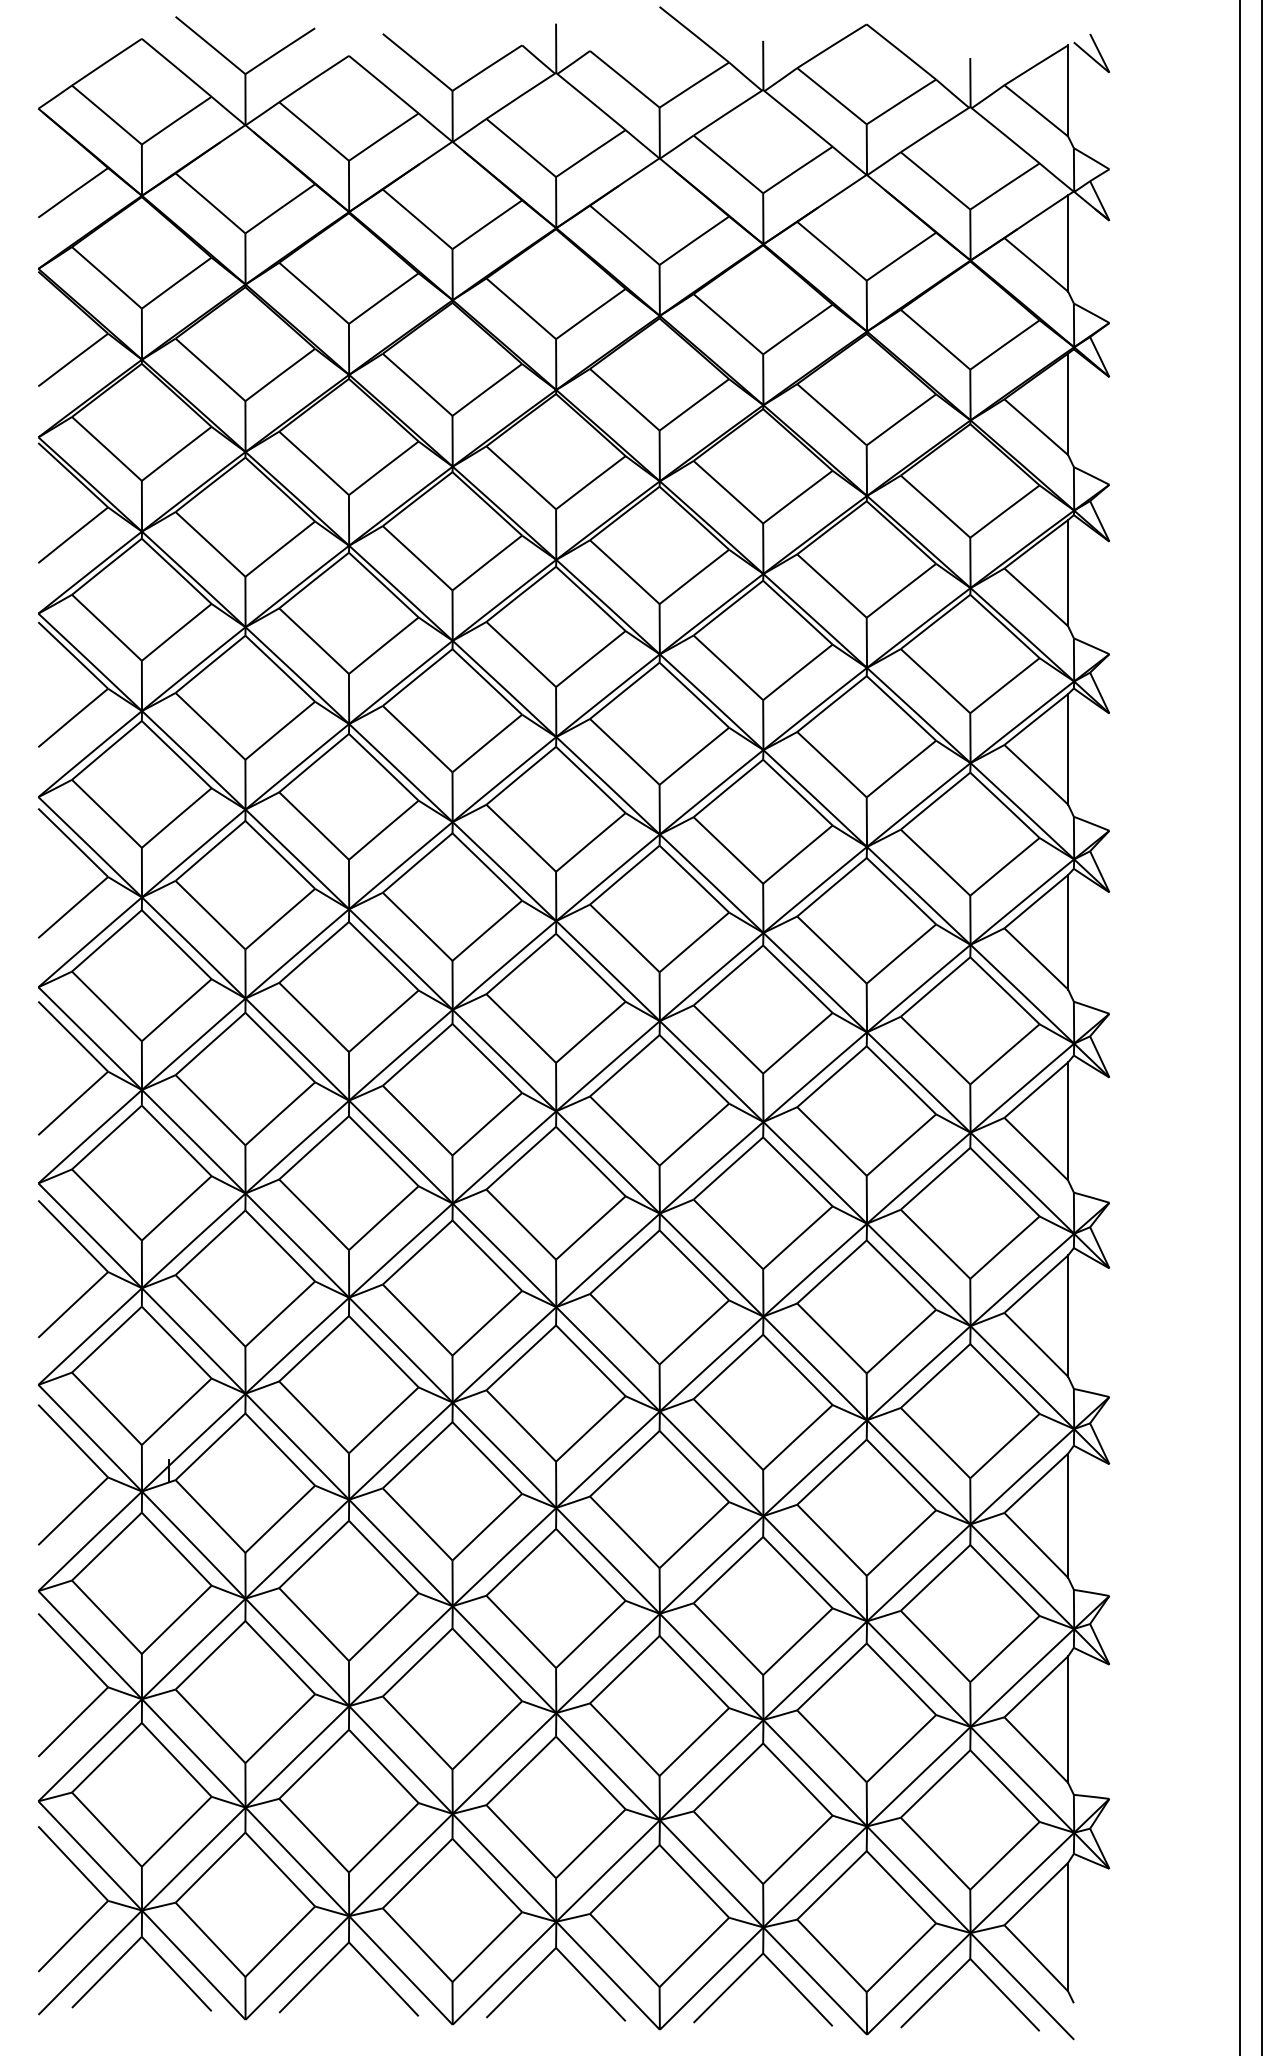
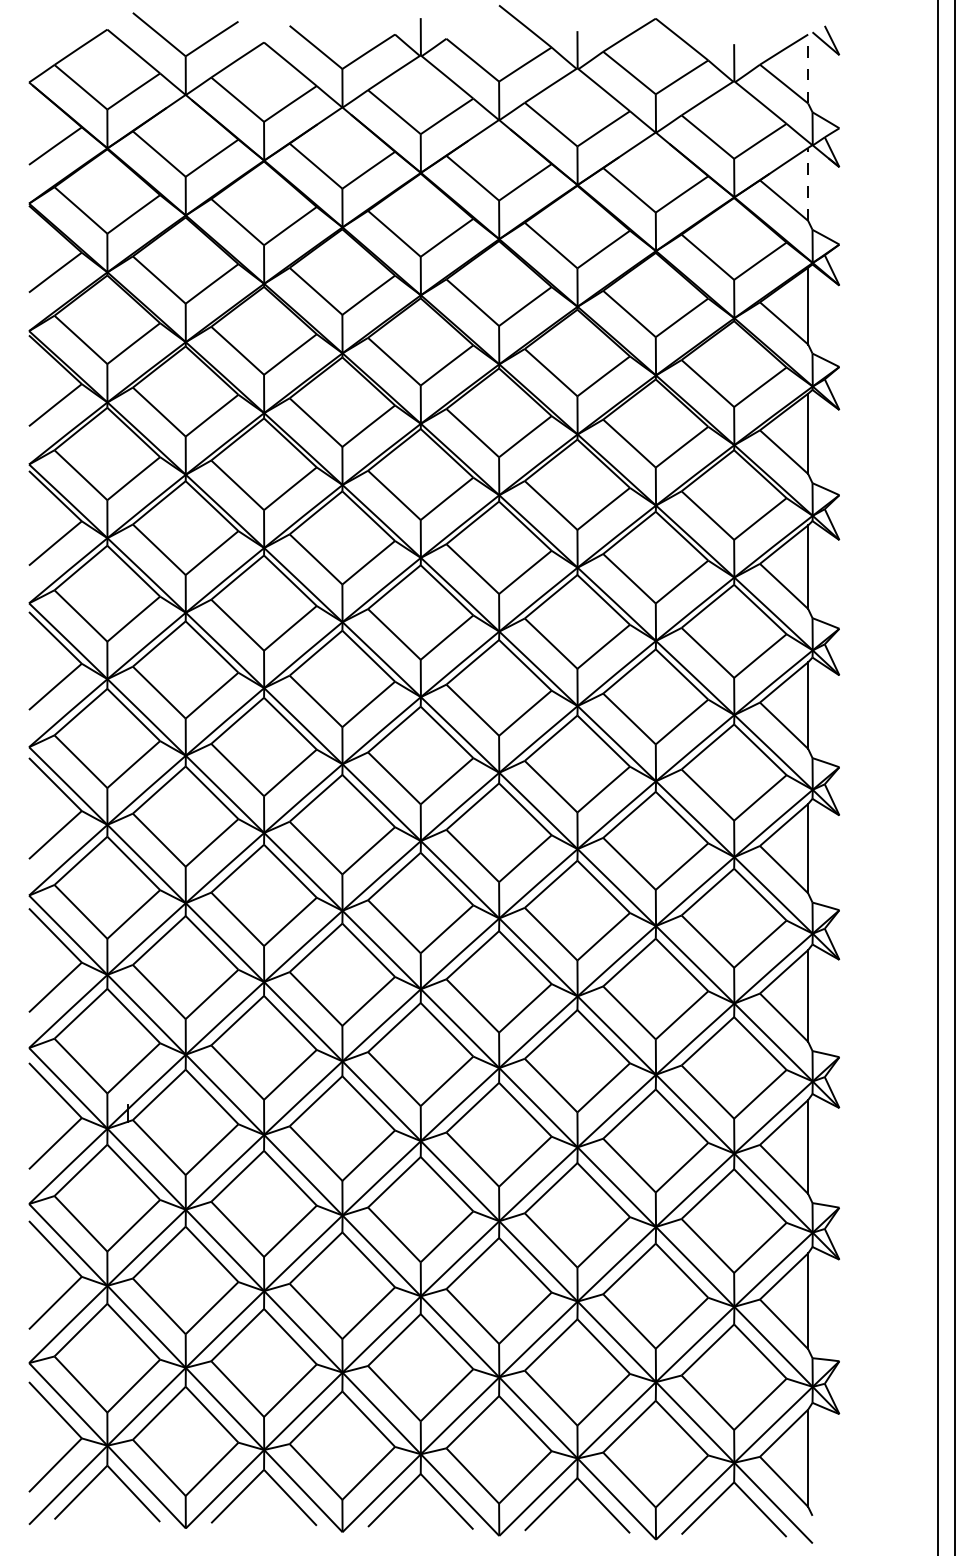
line: (1068, 90) -> (808, 68), solid -> dashed
line: (1068, 242) -> (808, 183), solid -> dashed

